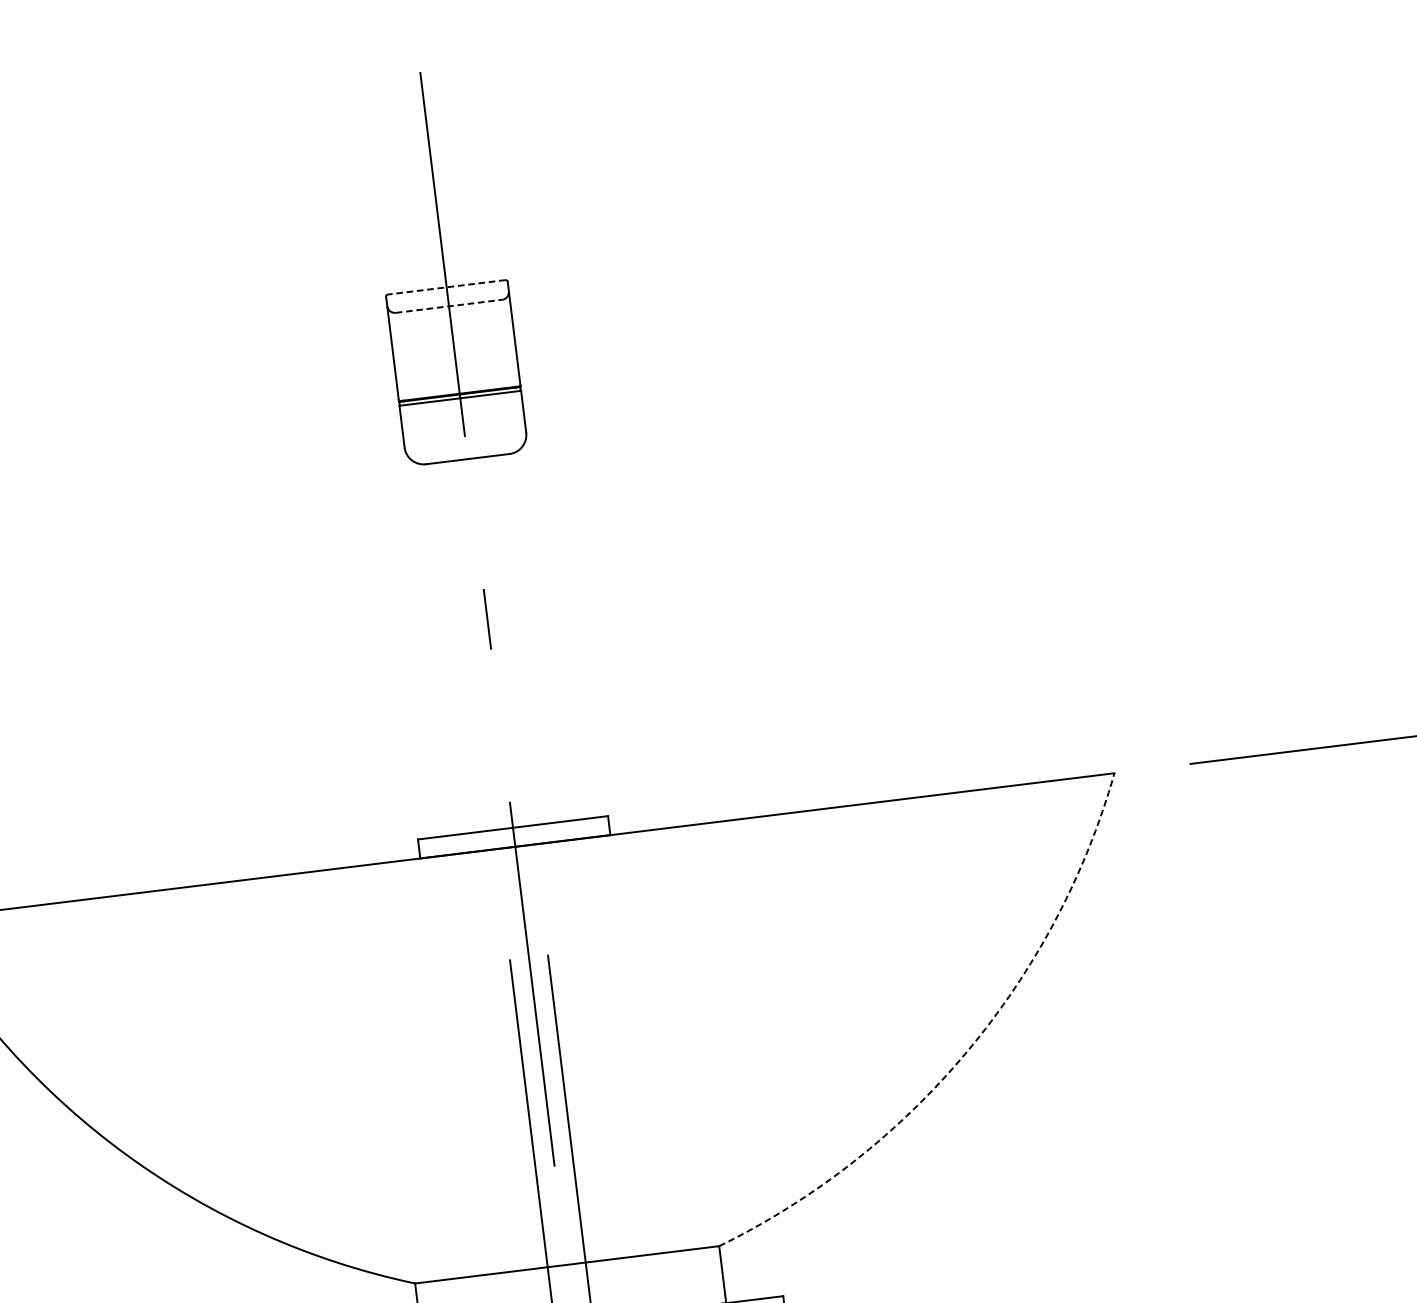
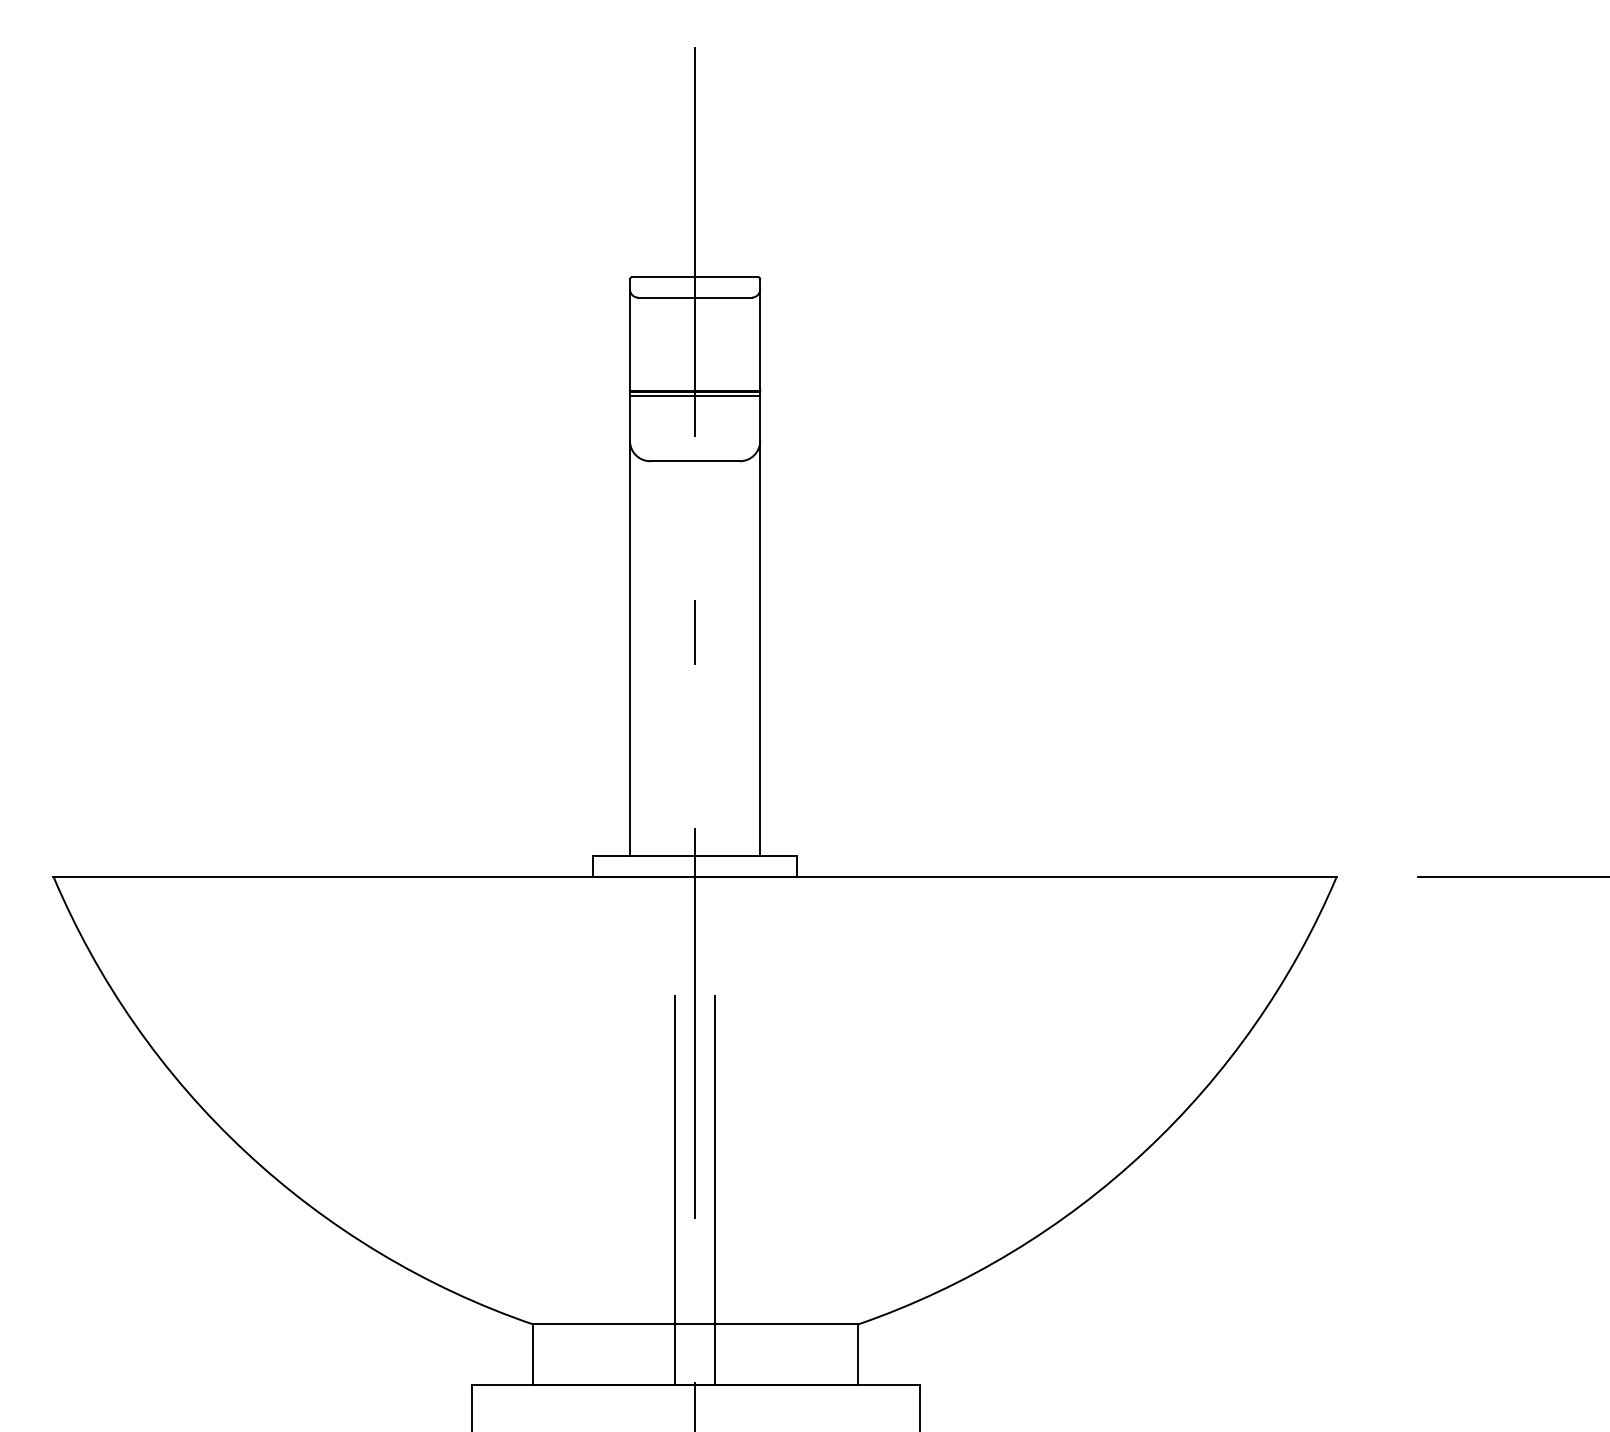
line: (446, 287) -> (694, 277), dashed -> solid
line: (449, 306) -> (695, 297), dashed -> solid
line: (550, 627) -> (760, 649), added
line: (428, 642) -> (629, 649), added
arc: (967, 1051) -> (1145, 1151), dashed -> solid

